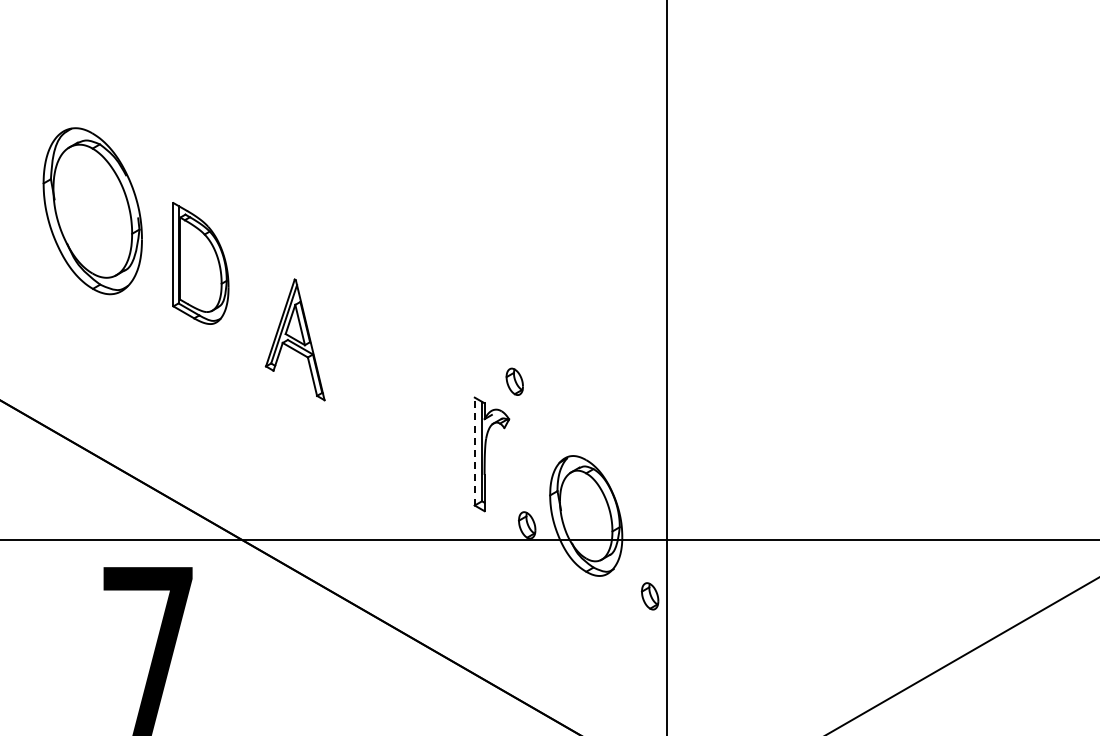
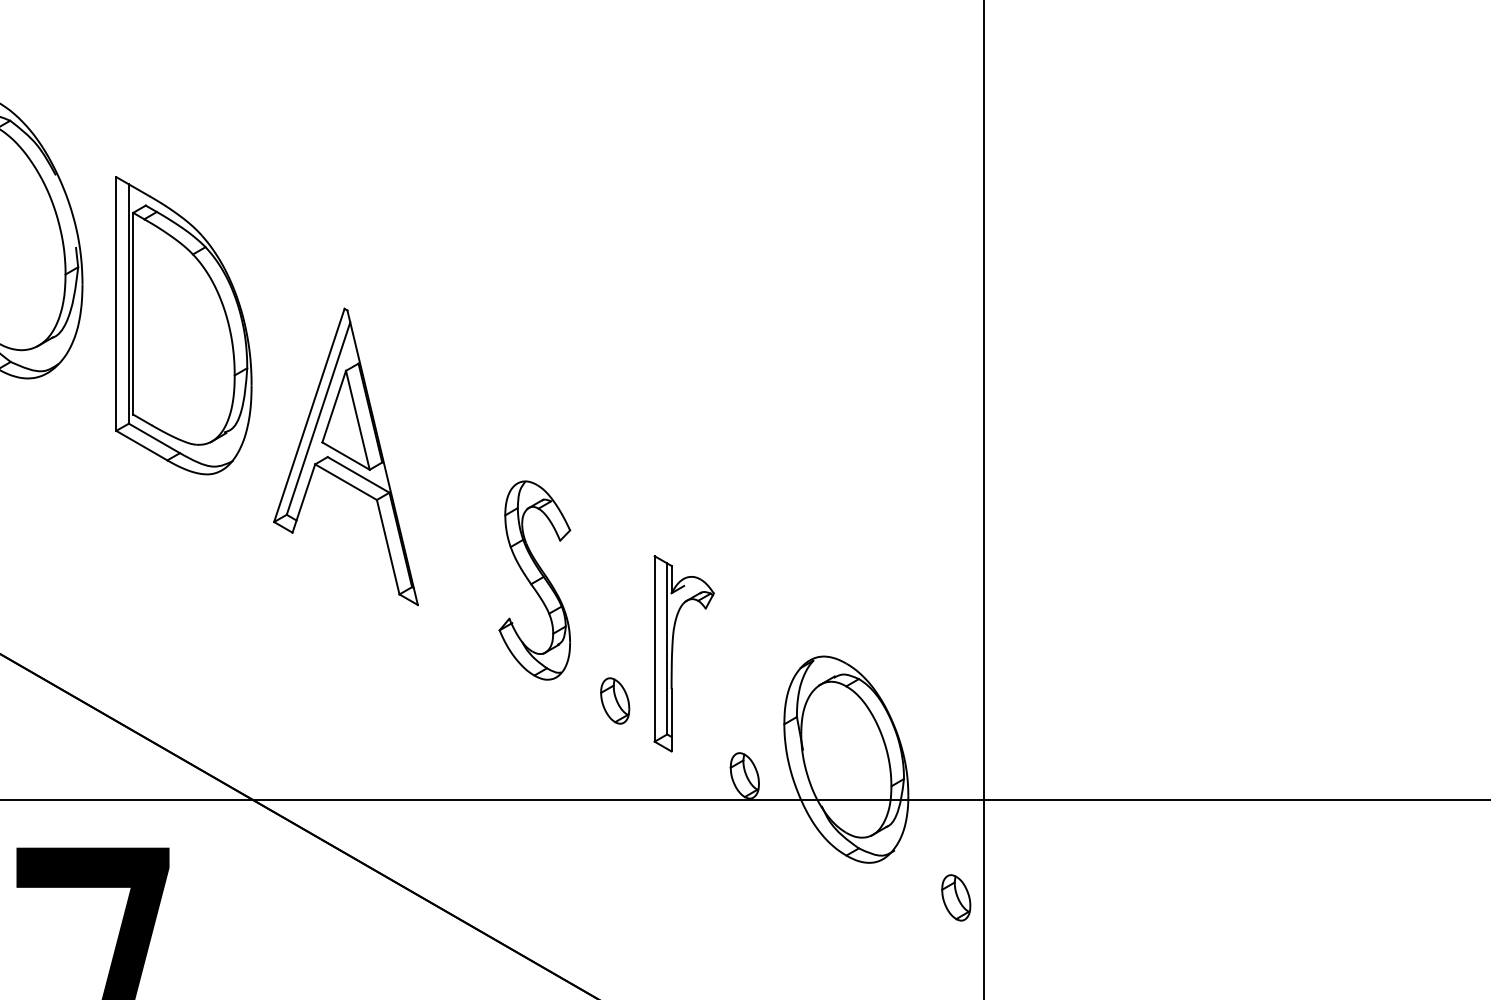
part: (200, 263) -> (183, 325), size x1.43
part: (295, 339) -> (346, 456), size x1.43
part: (514, 381) -> (614, 700), moved
part: (404, 411) -> (533, 580), added
line: (474, 451) -> (654, 648), dashed -> solid

